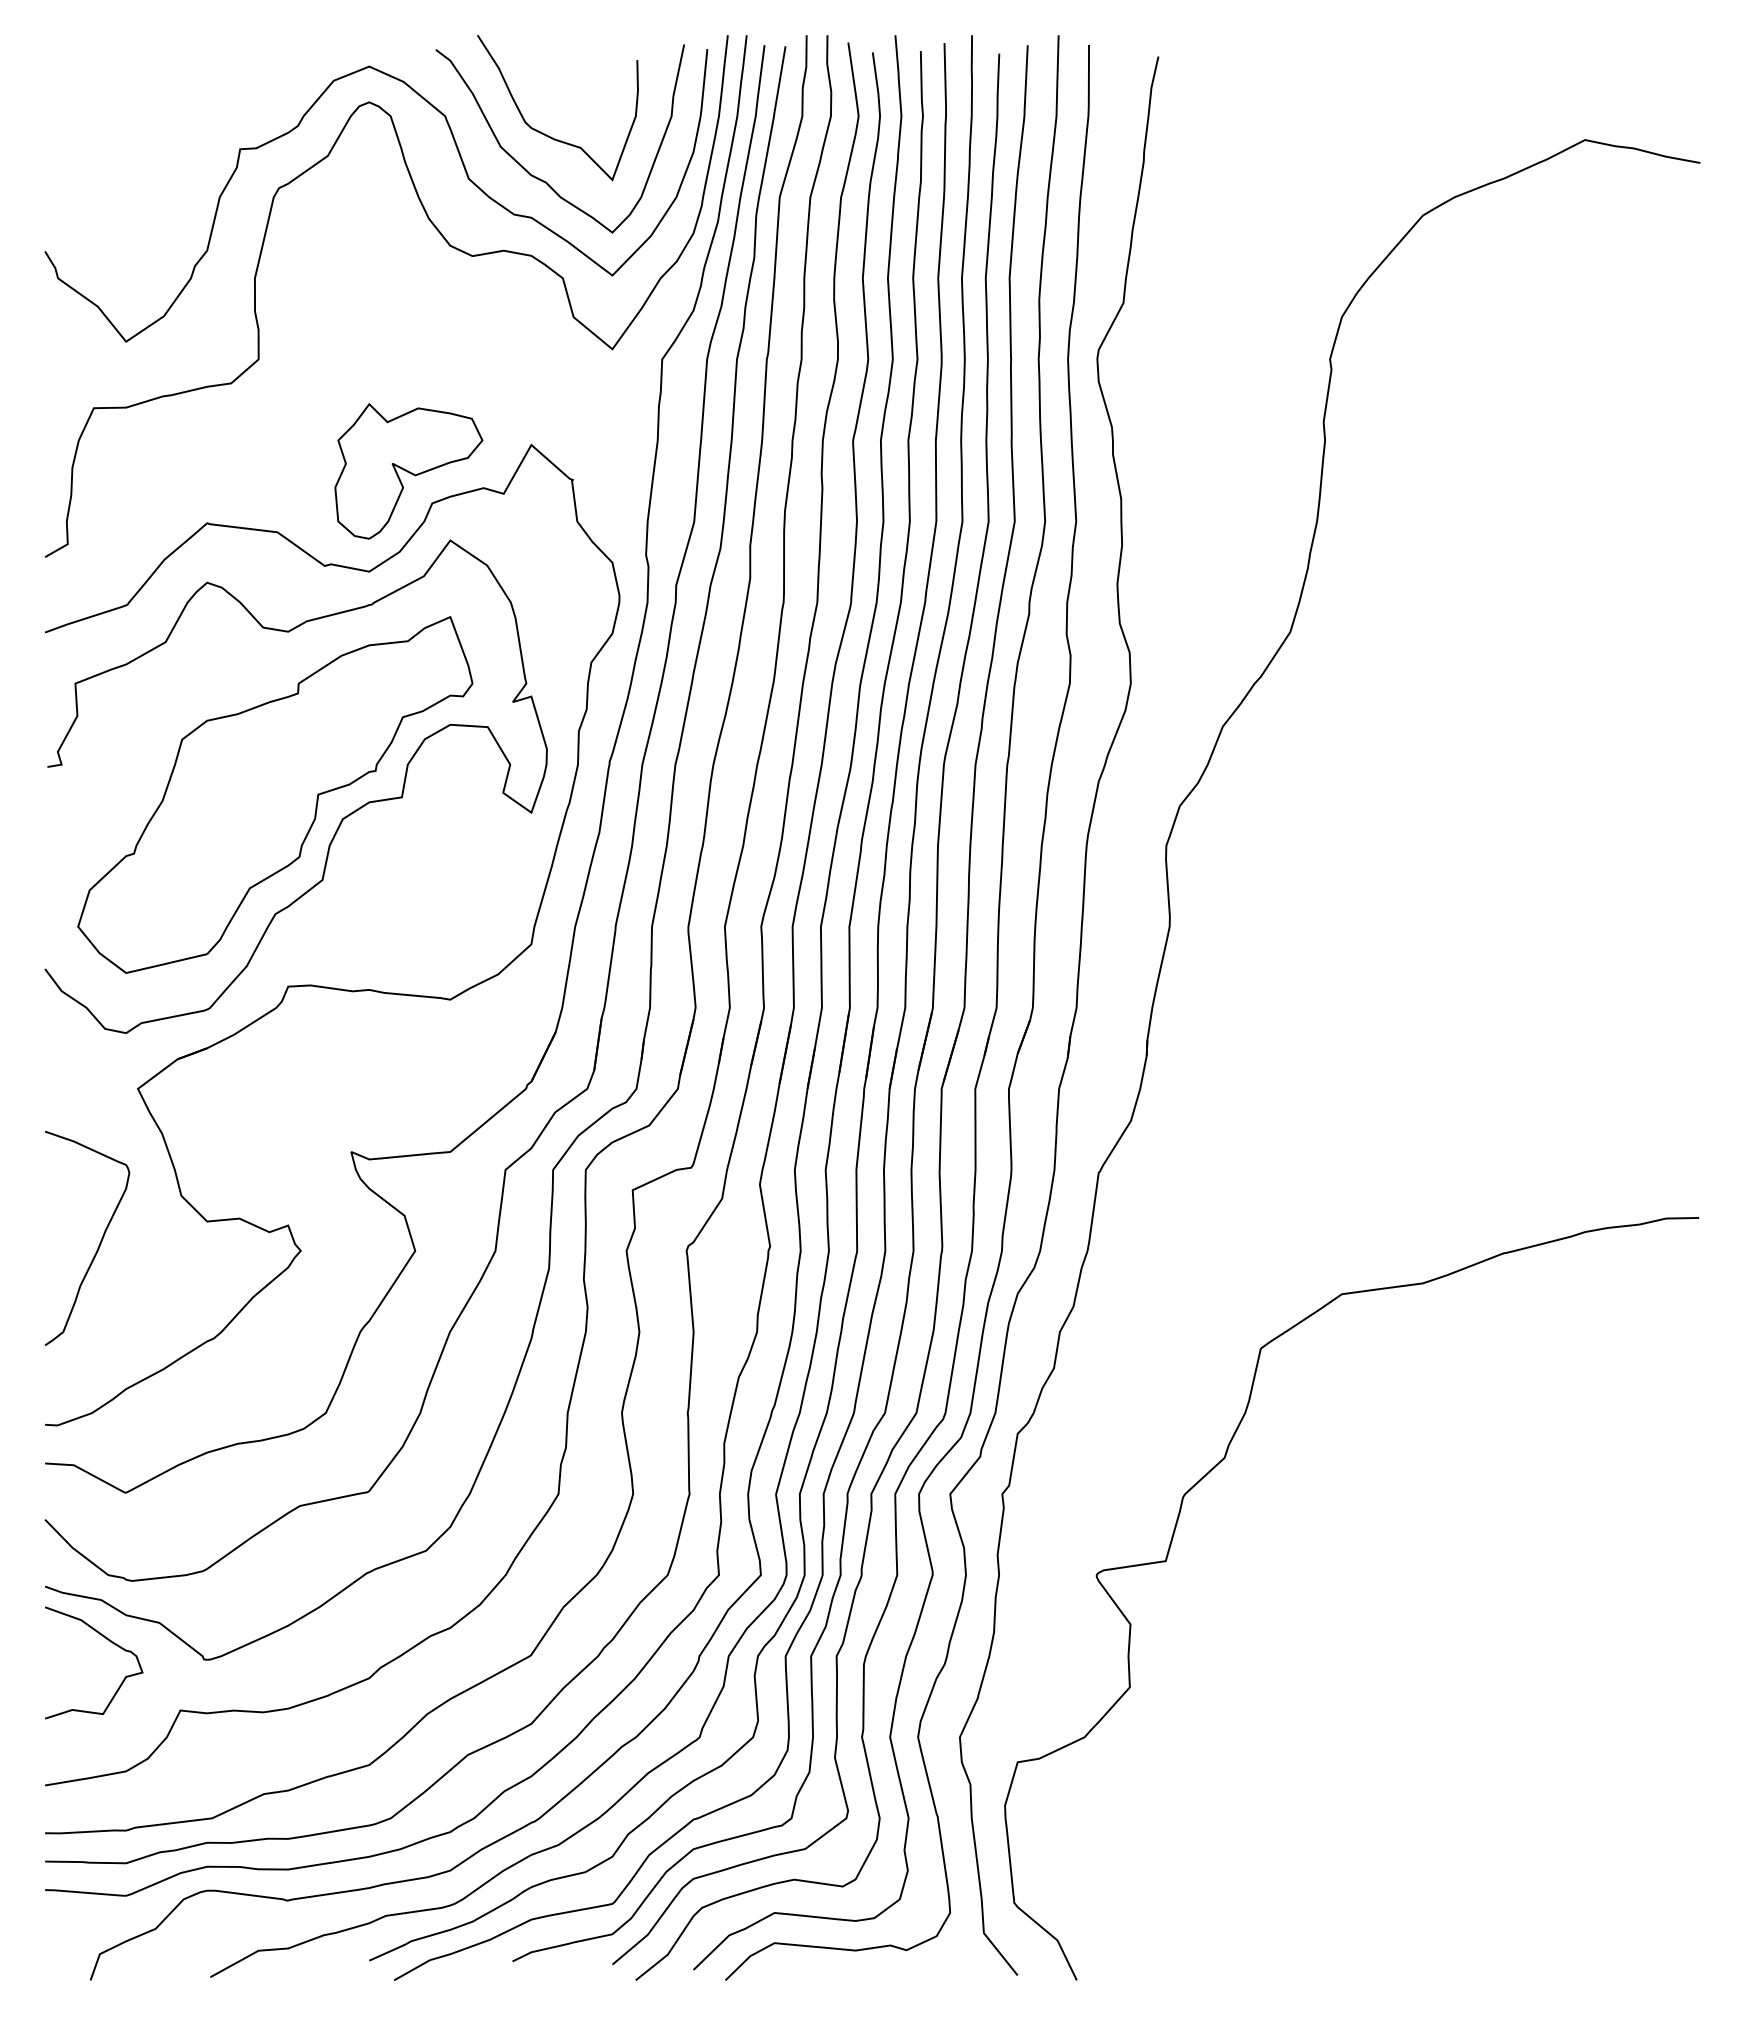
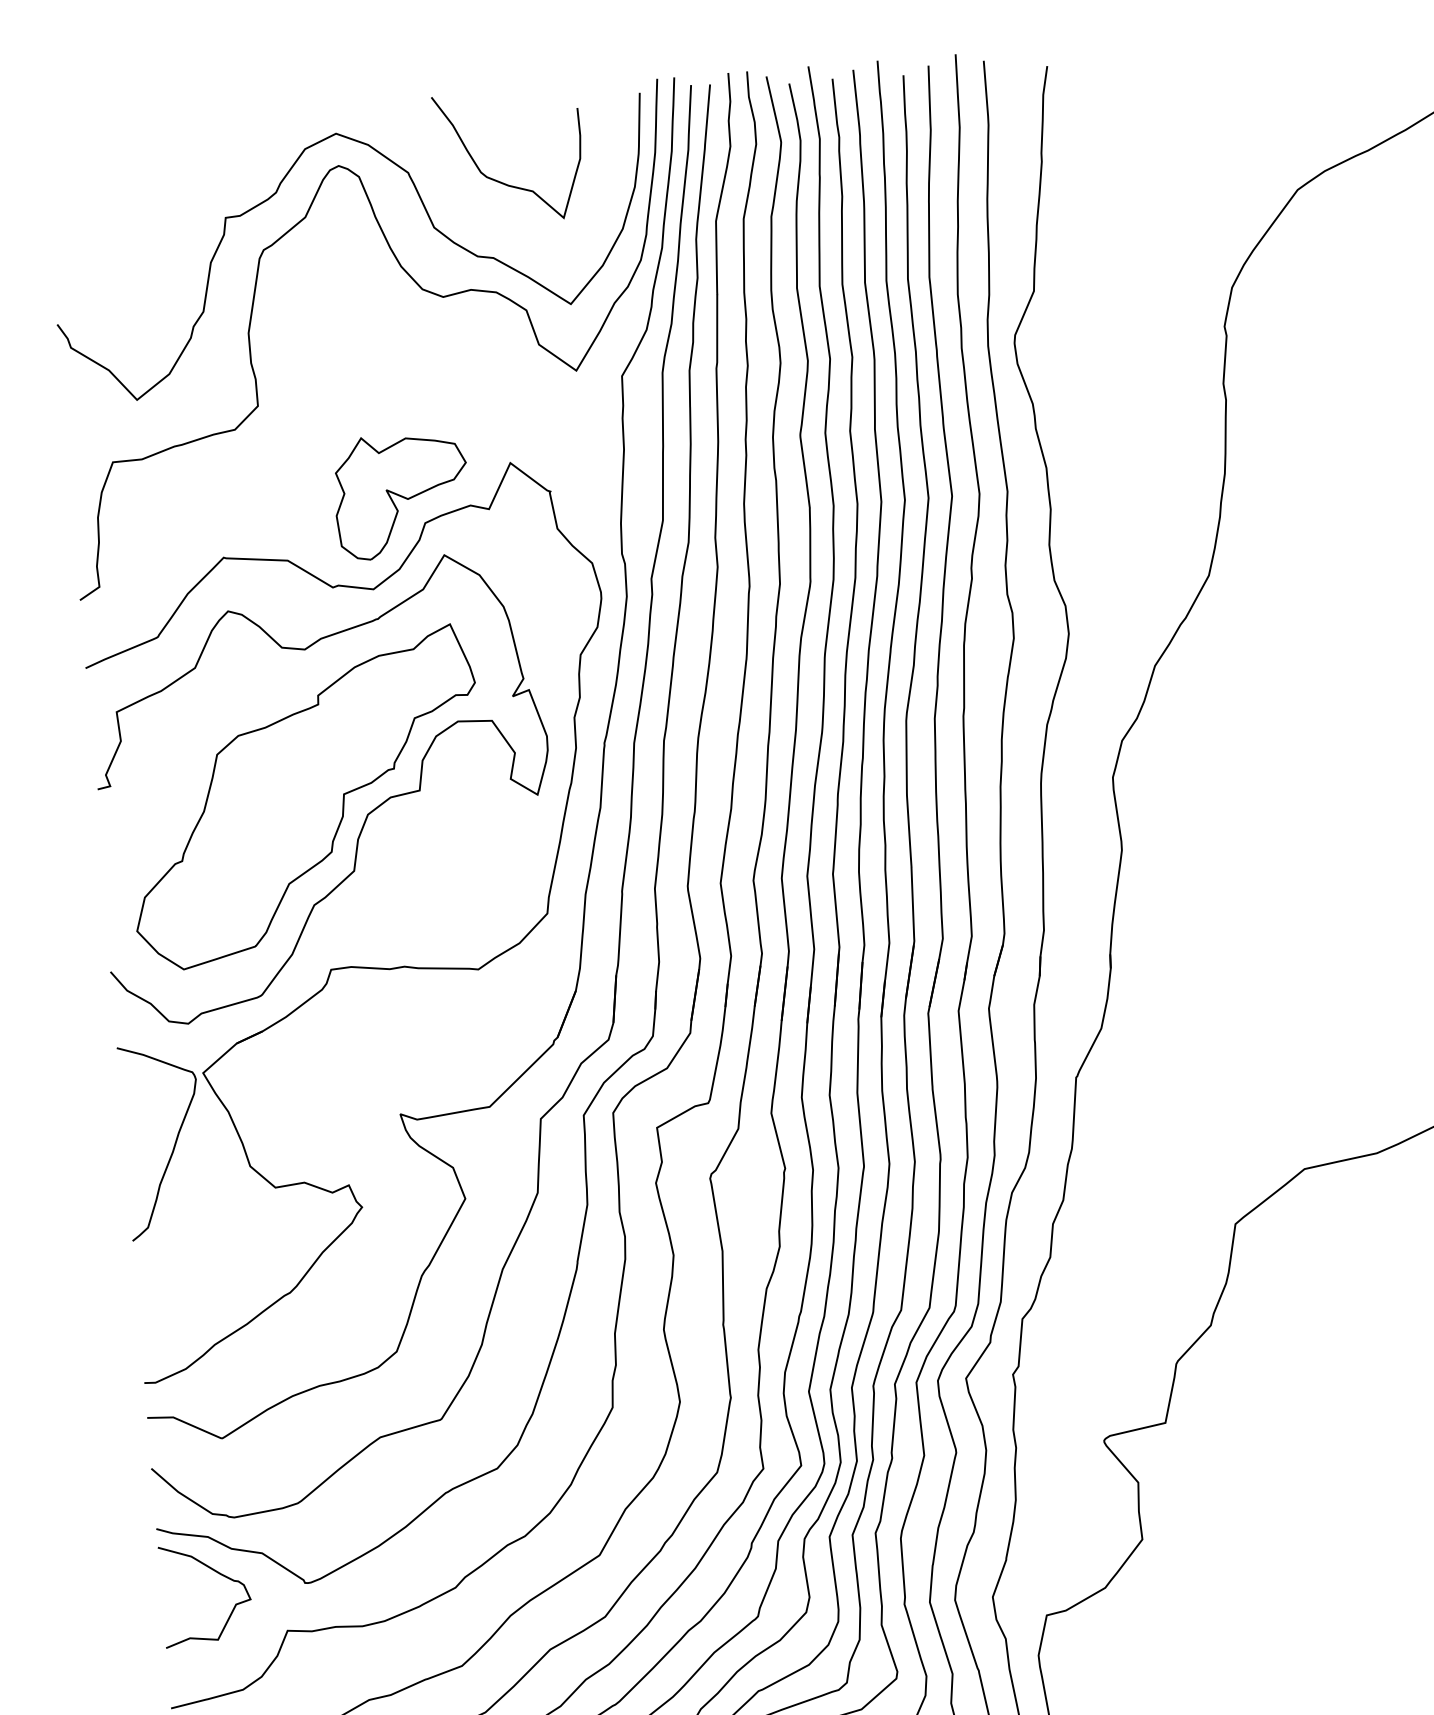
curve: (540, 178) -> (498, 221), removed
curve: (100, 1240) -> (174, 1142), moved

